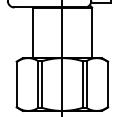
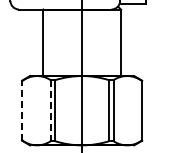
line: (17, 84) -> (22, 110), solid -> dashed
line: (38, 84) -> (50, 110), solid -> dashed

